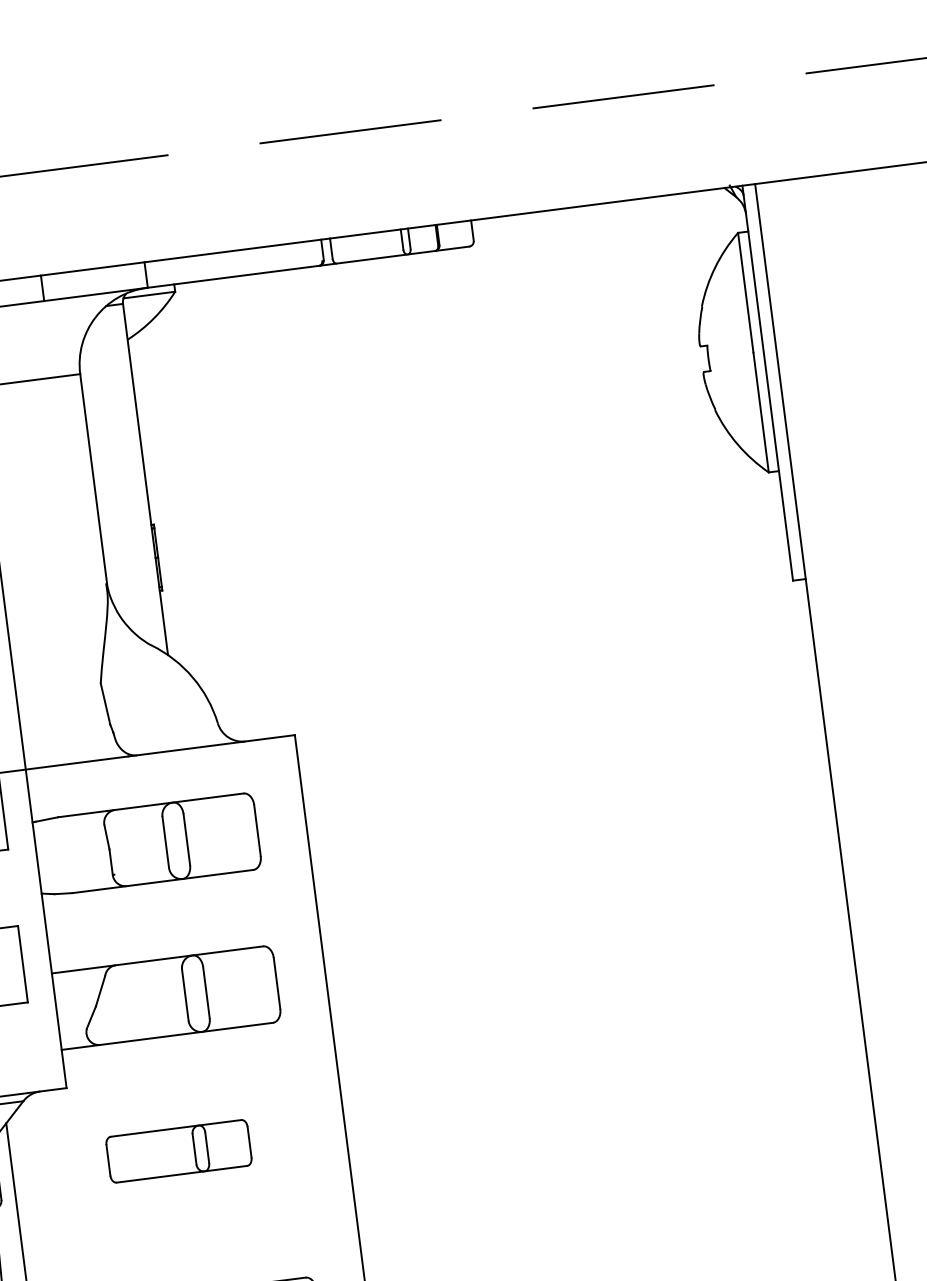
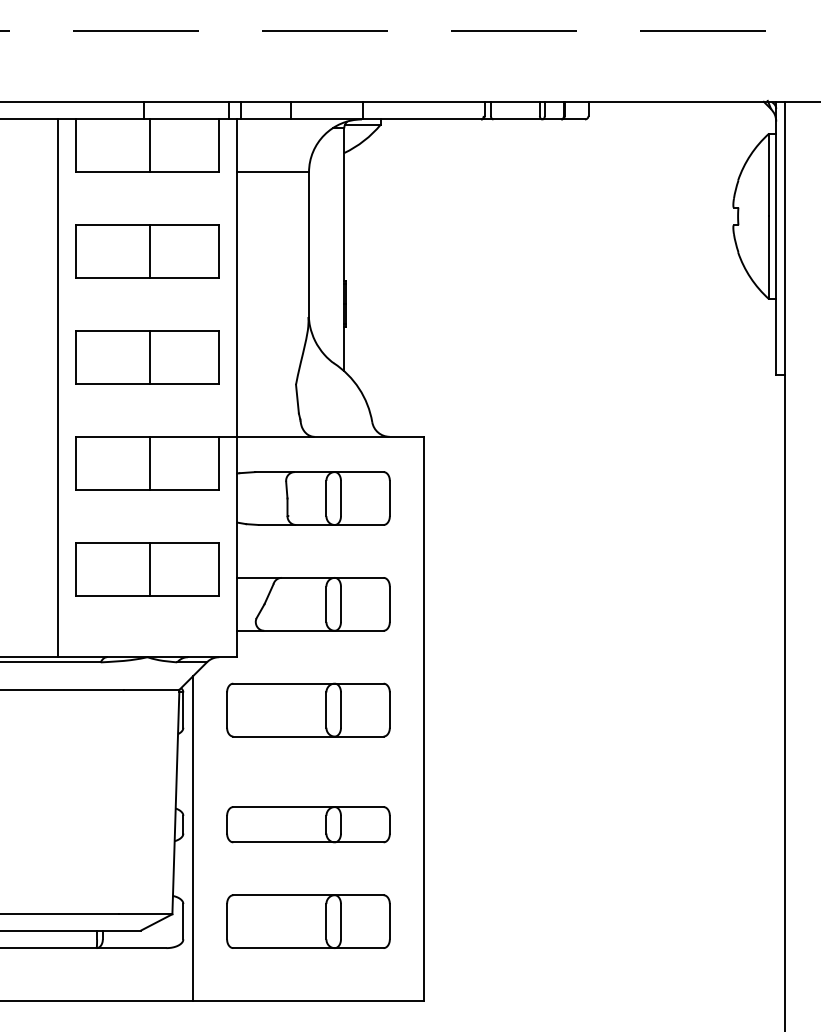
part: (178, 1150) -> (308, 709), size x1.67

